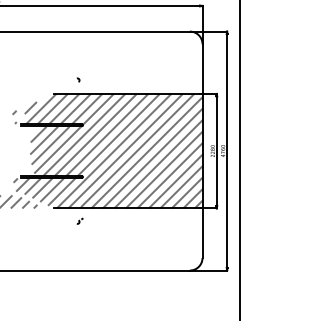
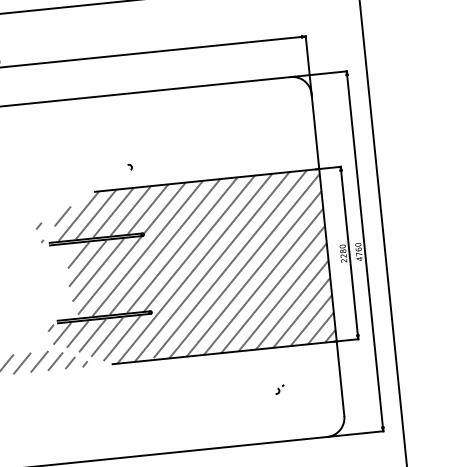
part: (79, 220) -> (279, 388), moved

